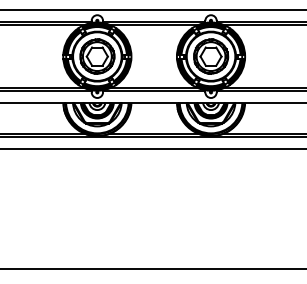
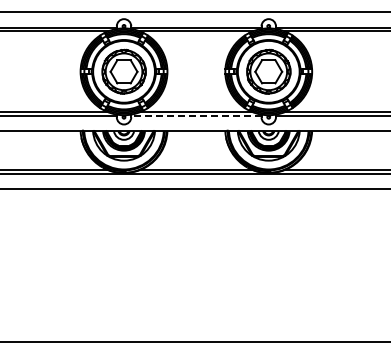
line: (153, 91) -> (195, 116), solid -> dashed

